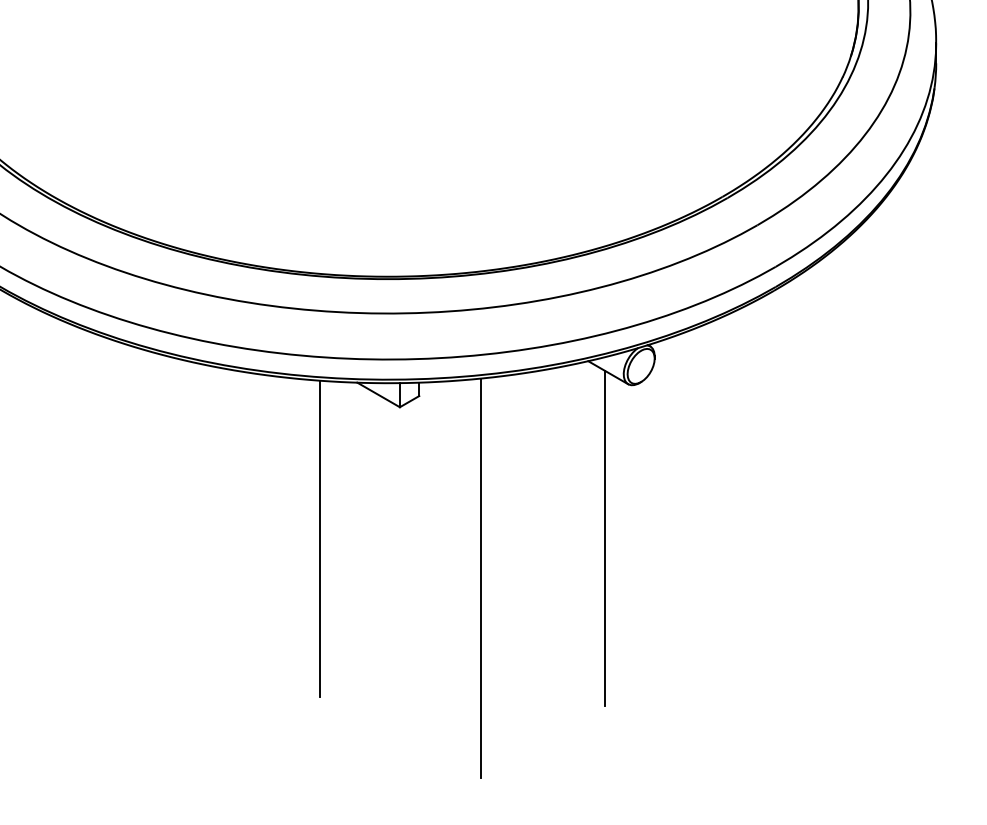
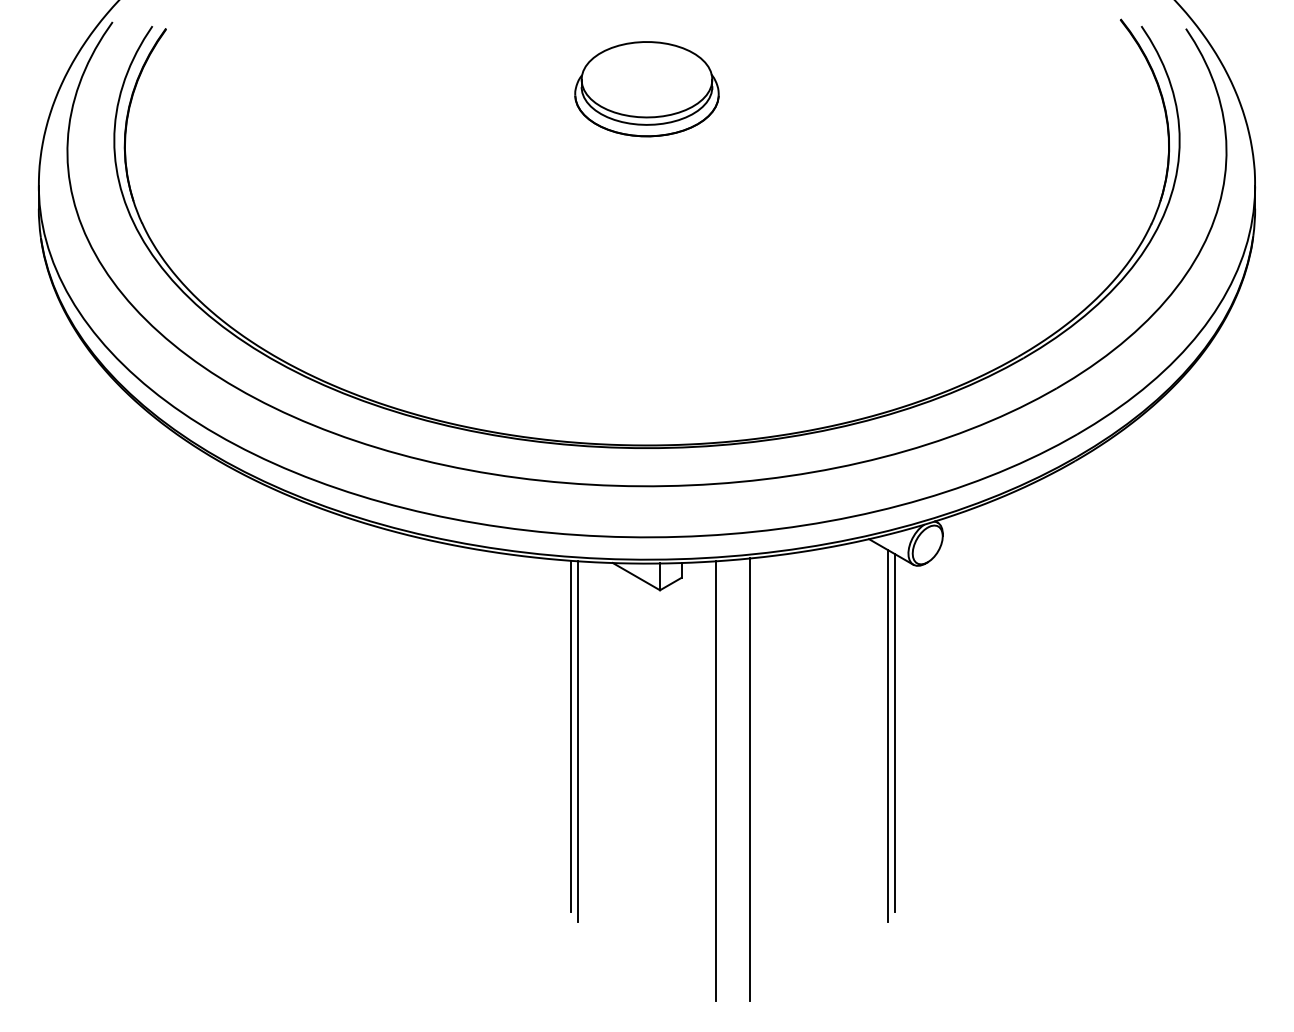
line: (612, 535) -> (895, 732), added
line: (326, 543) -> (578, 741), added
line: (449, 579) -> (715, 781), added

